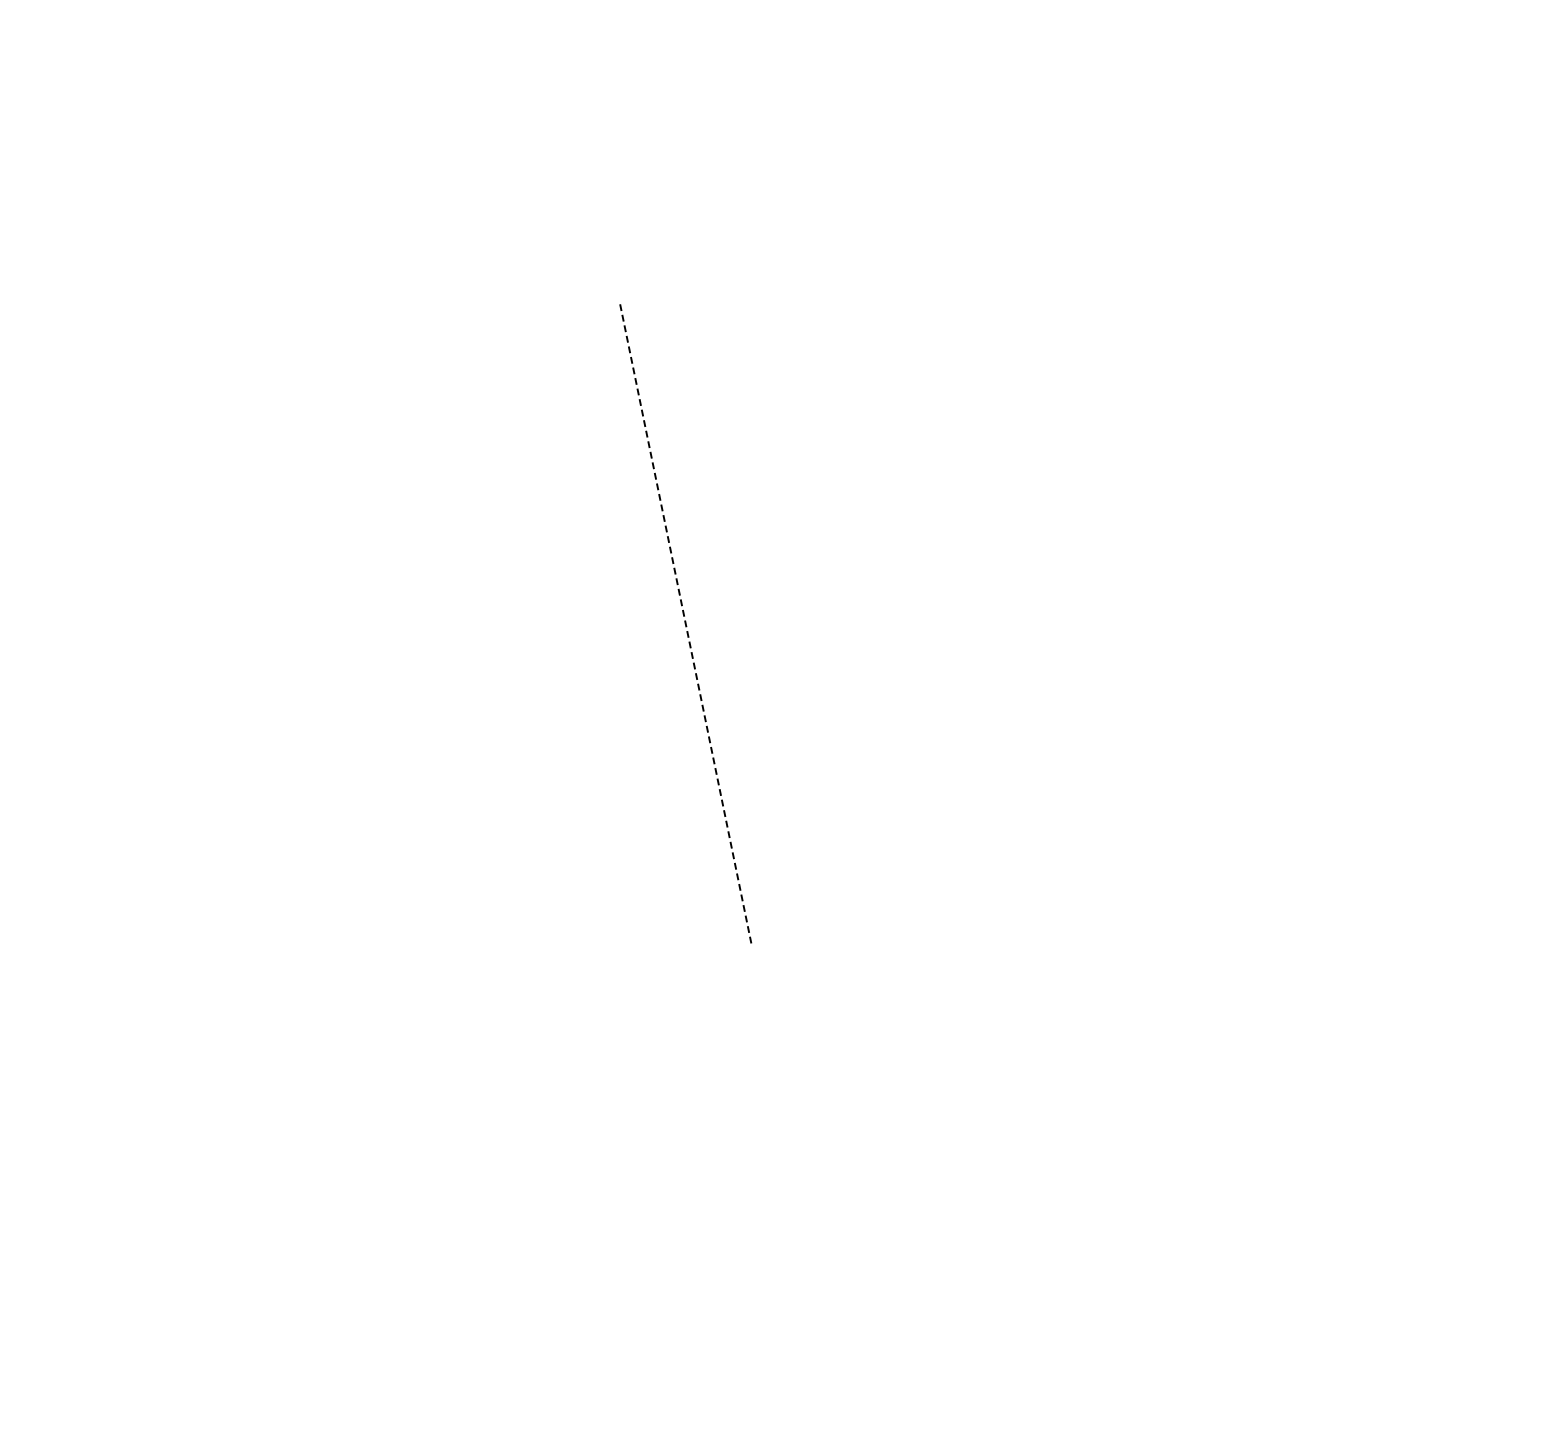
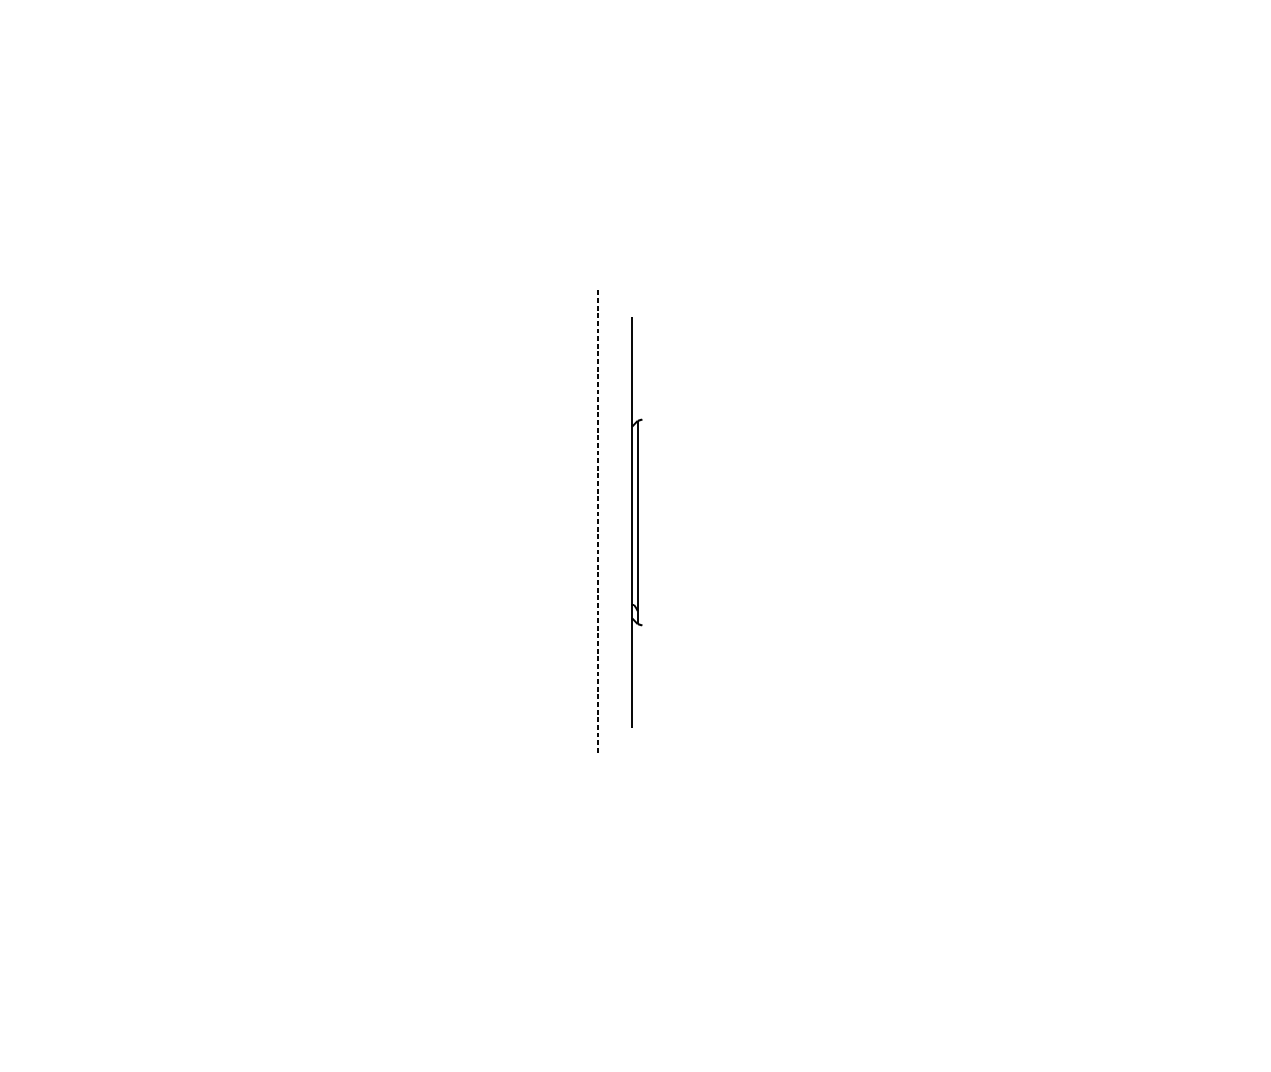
part: (739, 614) -> (636, 522), added

